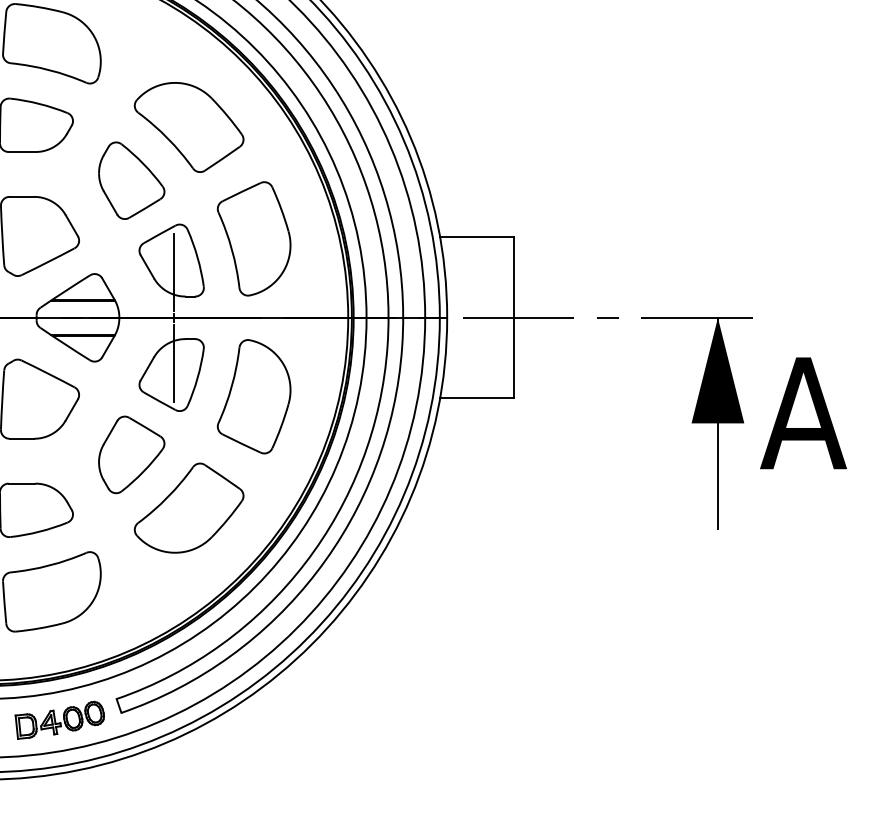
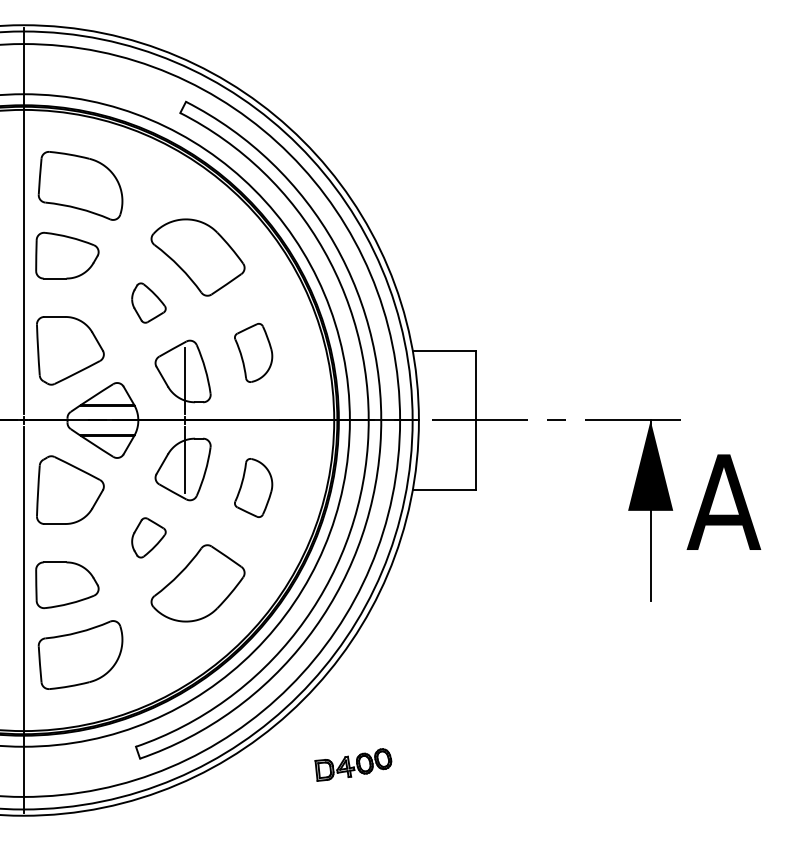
part: (131, 179) -> (148, 302), size x0.6
part: (253, 238) -> (253, 352), size x0.6
part: (253, 396) -> (253, 487), size x0.6
part: (131, 454) -> (148, 537), size x0.6
part: (59, 719) -> (353, 764), moved

